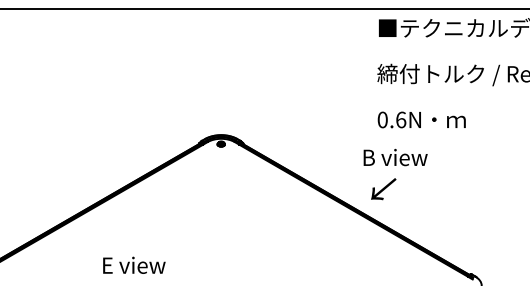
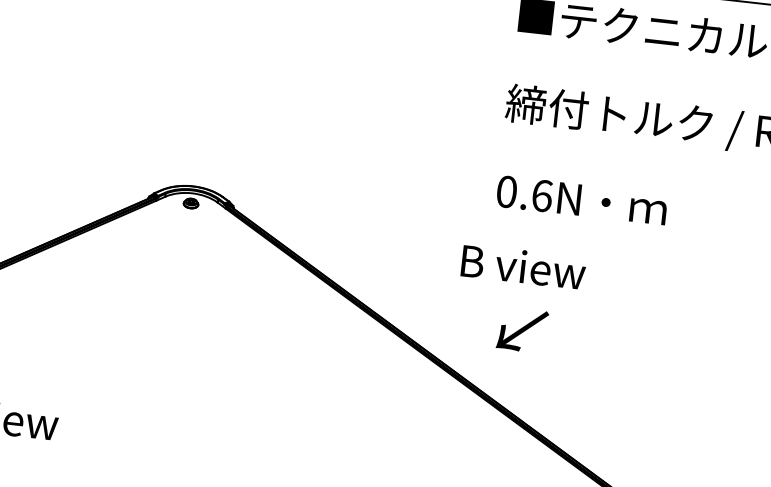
text: (383, 189) -> (521, 330), moved

